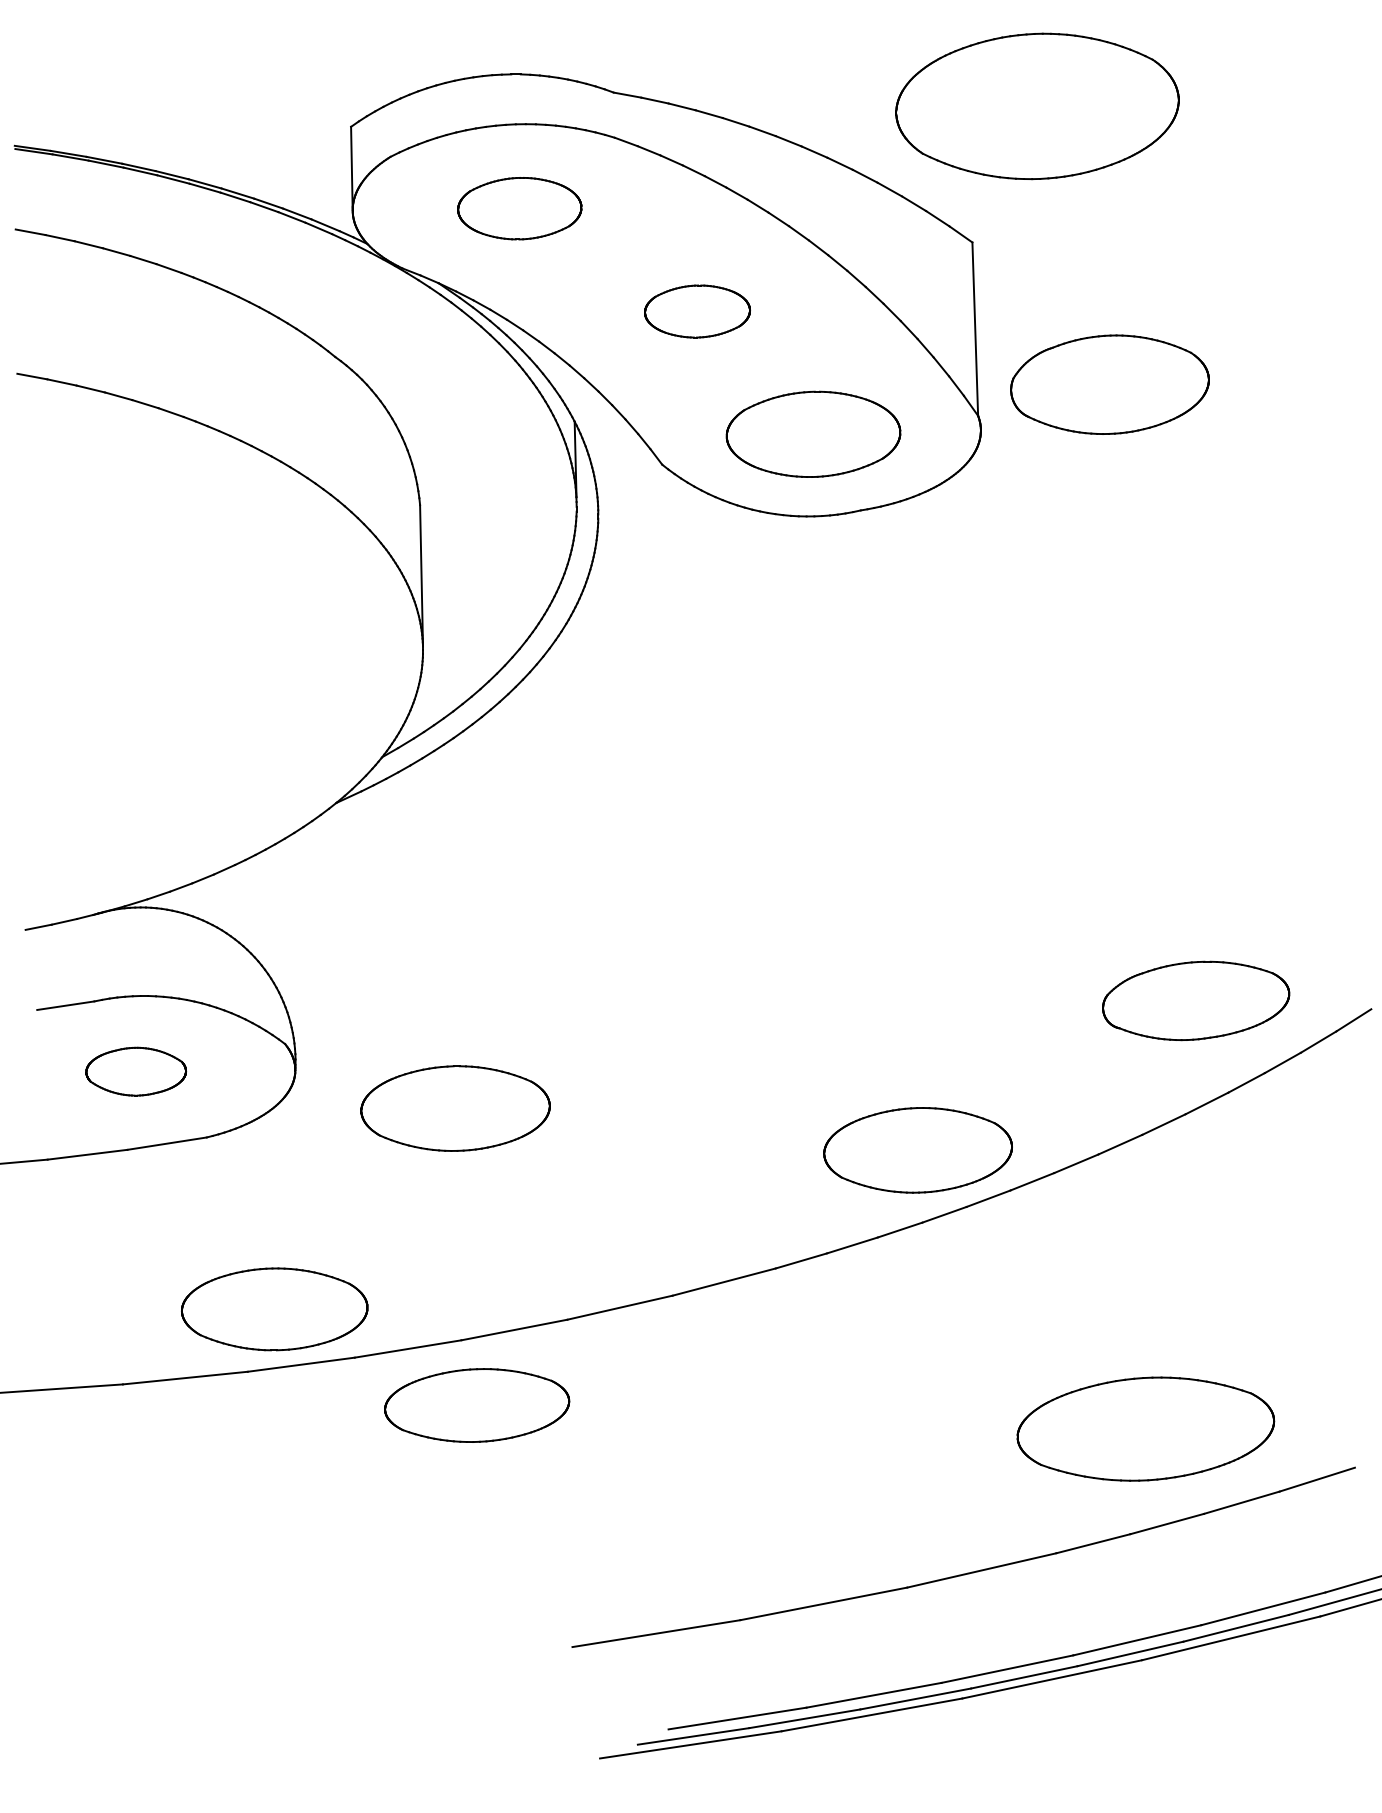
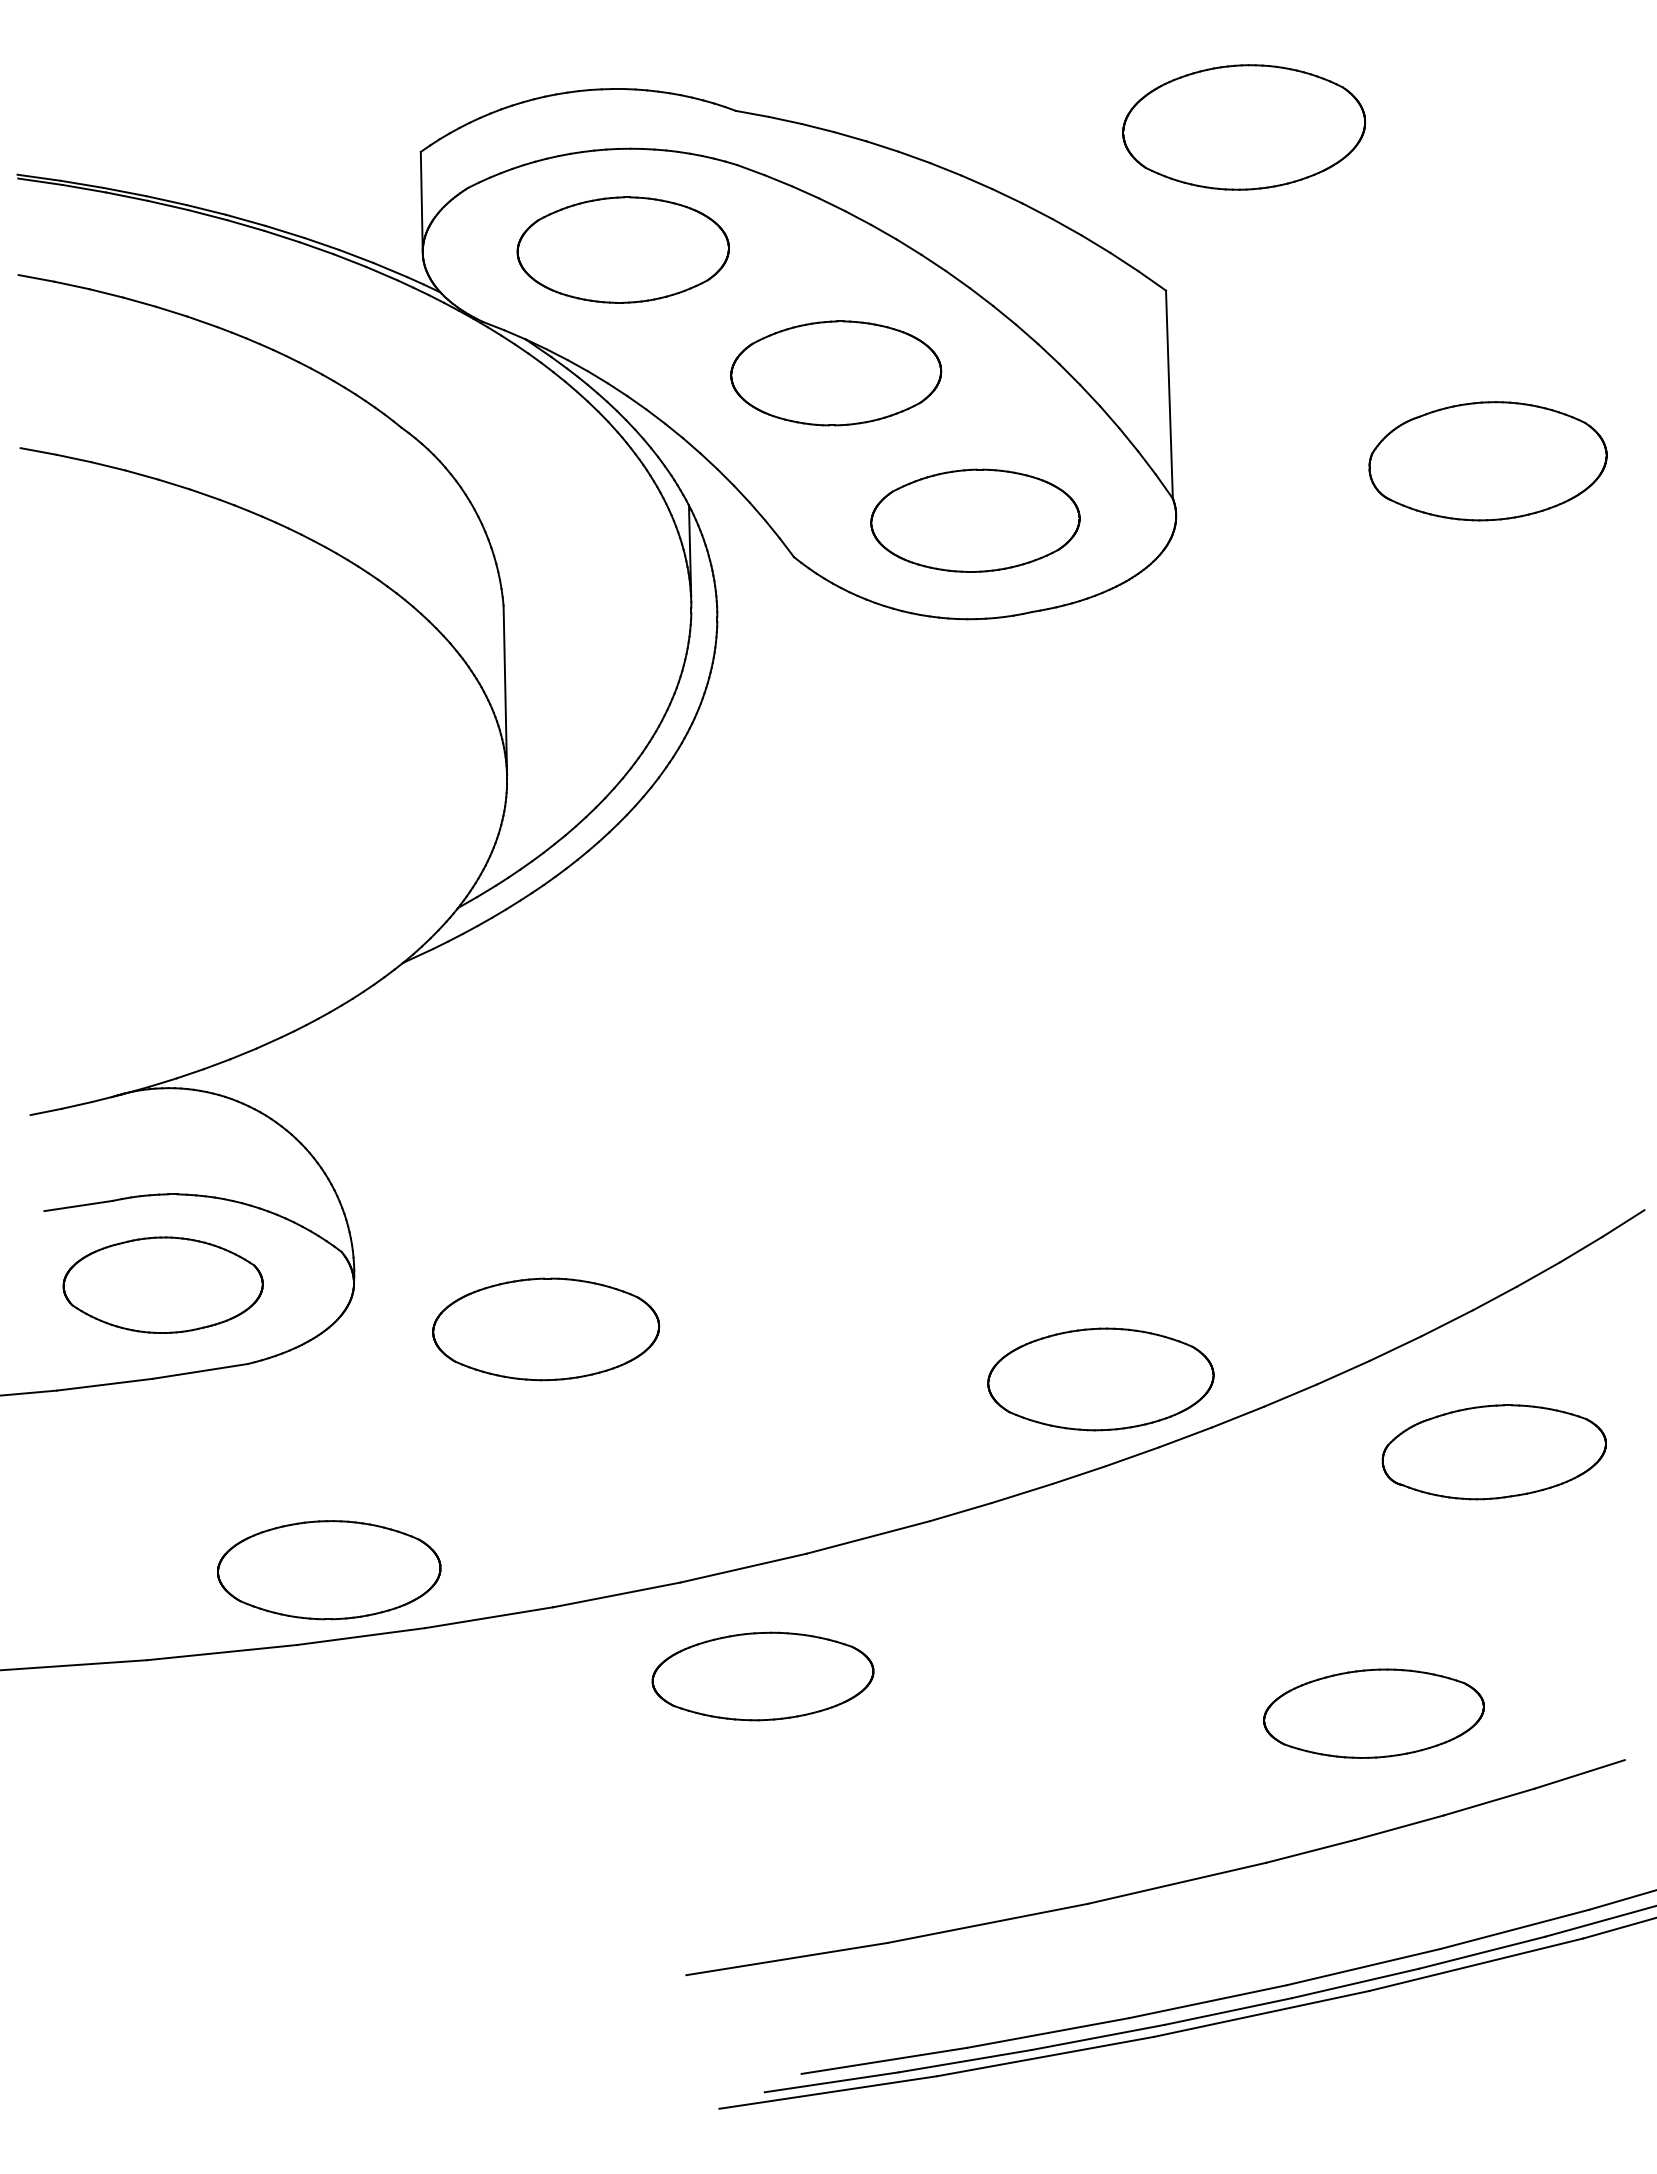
part: (1037, 106) -> (1244, 127), size x0.71
part: (519, 208) -> (622, 249), size x1.43
part: (697, 311) -> (836, 373), size x1.67
part: (1109, 384) -> (1487, 461), moved
part: (1195, 1001) -> (1493, 1452), moved
part: (135, 1071) -> (162, 1284), size x1.67
part: (476, 1405) -> (762, 1676), moved
part: (1145, 1428) -> (1373, 1713), size x0.71

